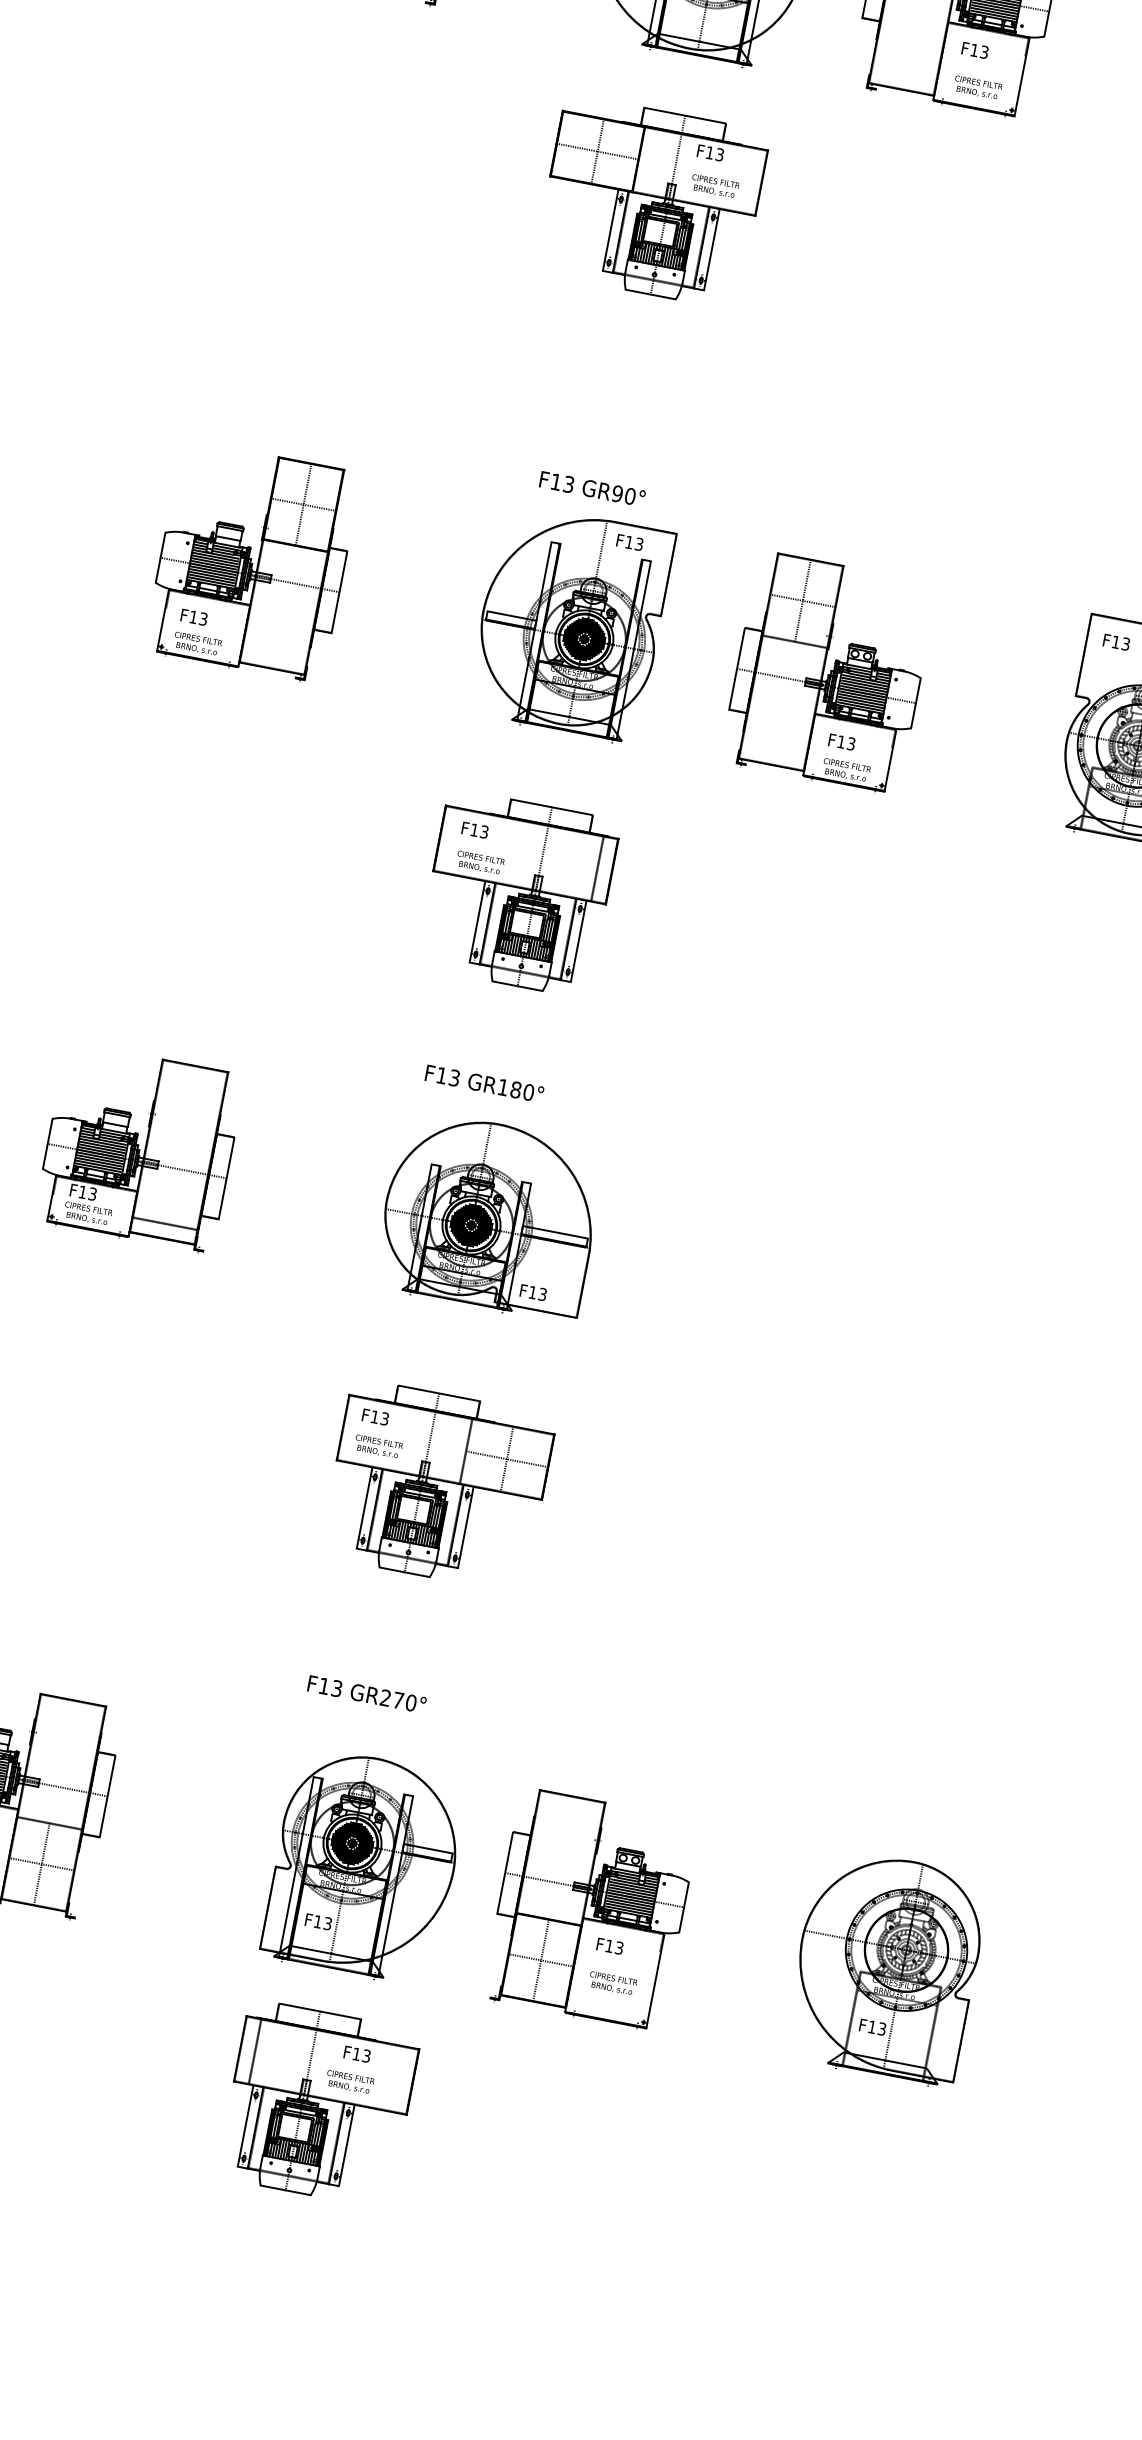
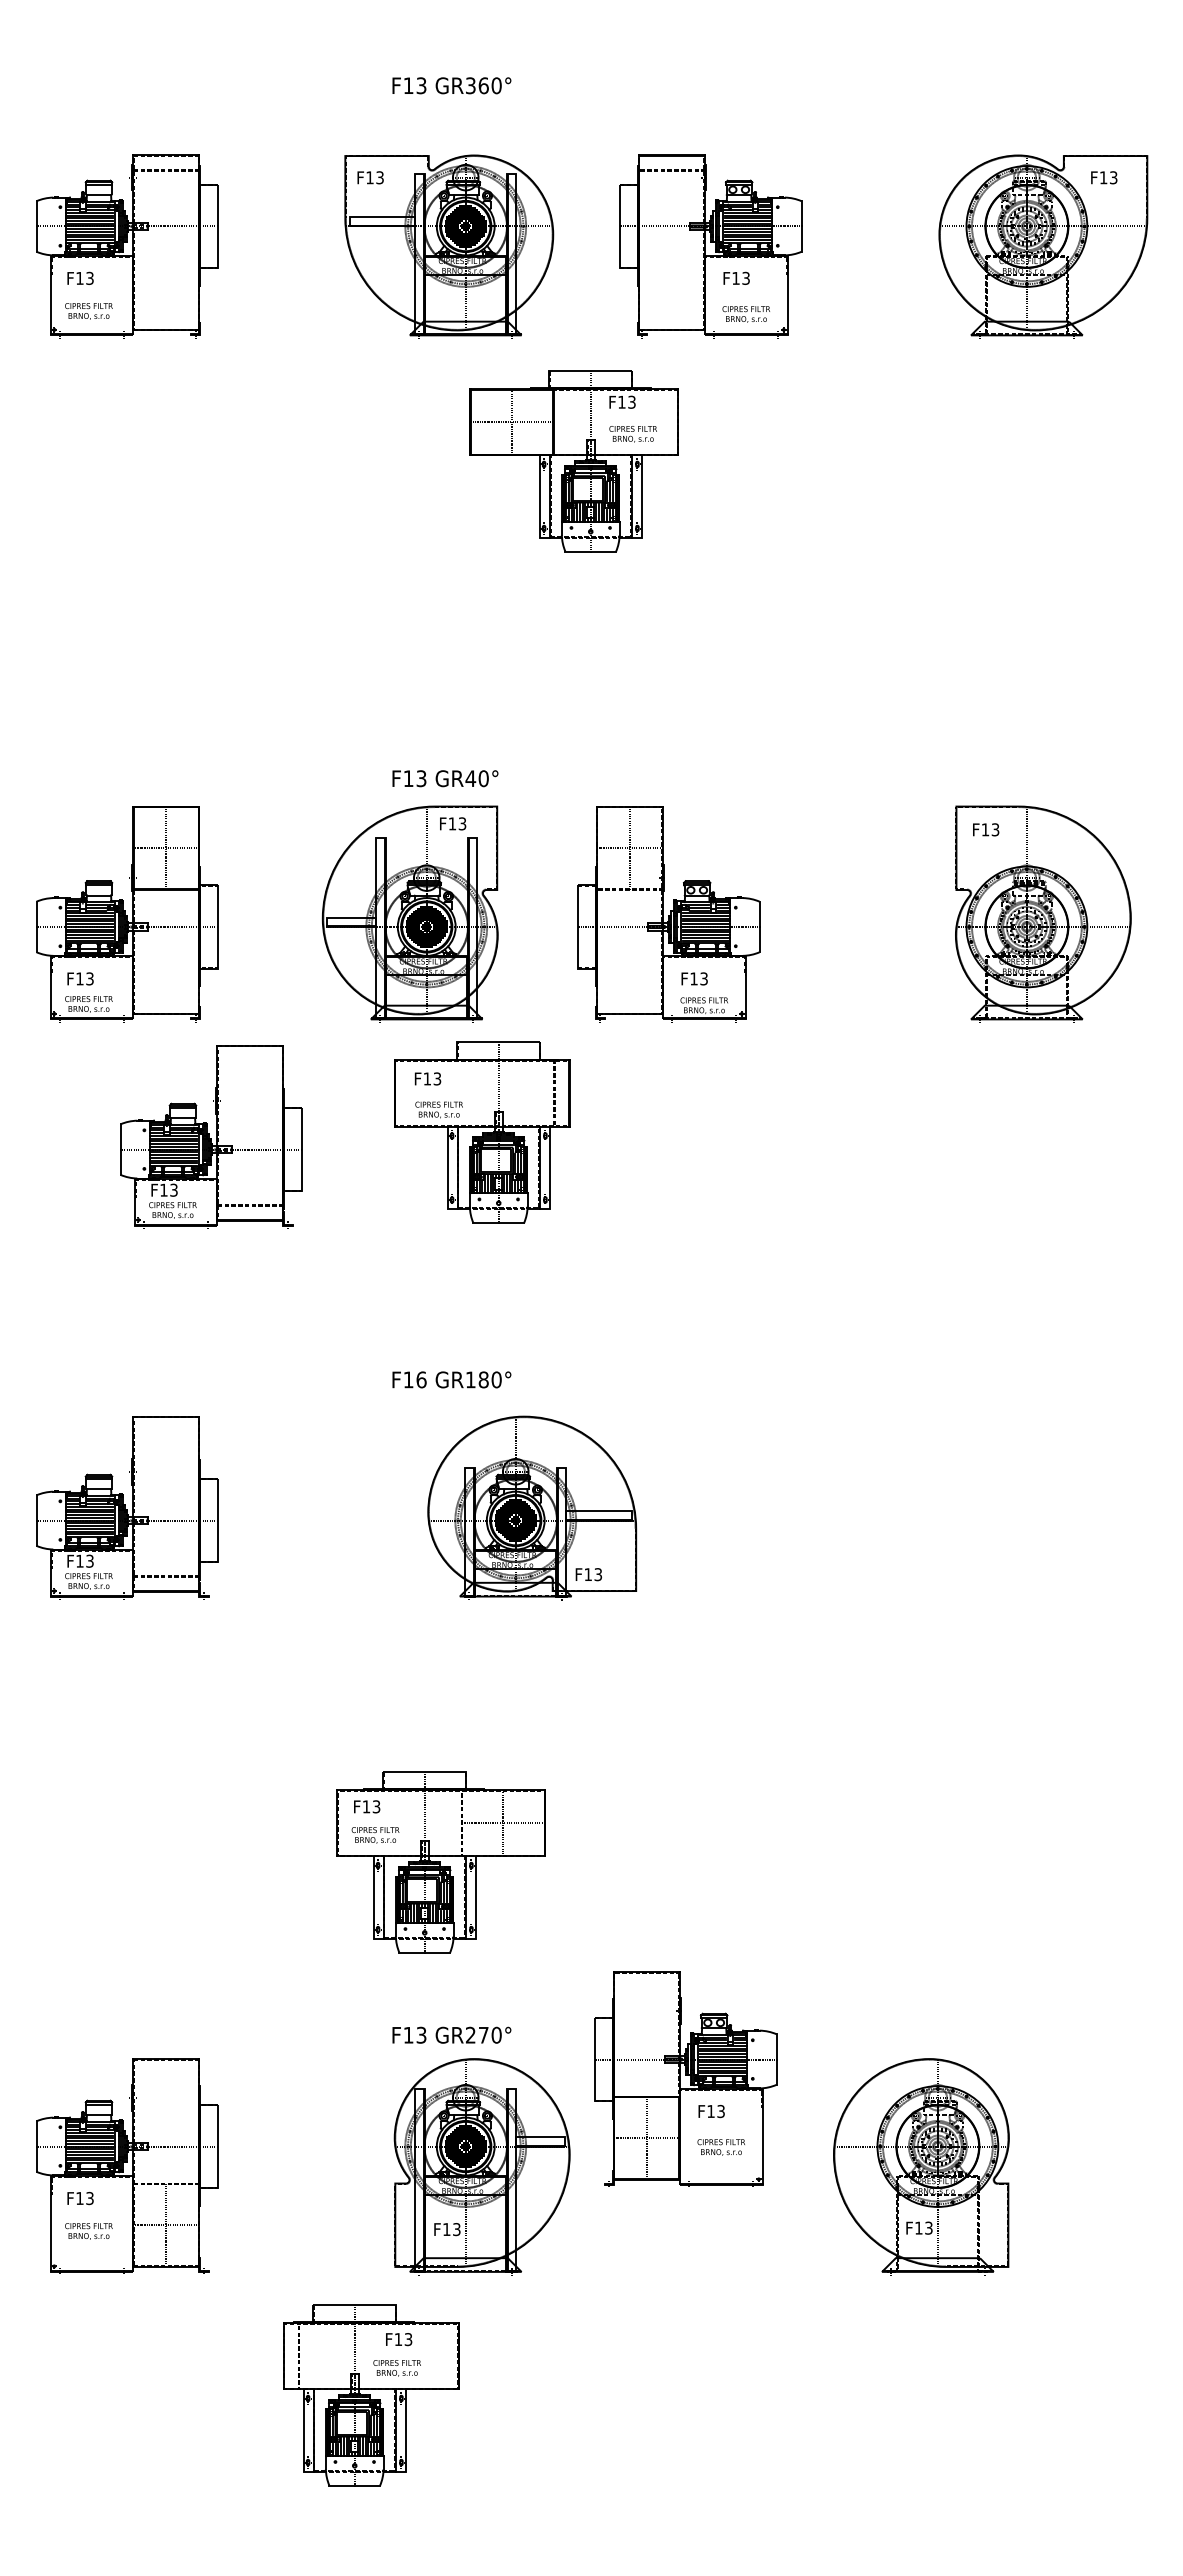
part: (650, 202) -> (573, 461), moved
text: (617, 493) -> (470, 778), GR90° -> GR40°
part: (569, 622) -> (409, 913), moved
part: (828, 673) -> (668, 914), moved
part: (293, 797) -> (211, 1136), added
part: (518, 893) -> (482, 1132), moved
text: (454, 1077) -> (421, 1379), F13 -> F16
part: (490, 1215) -> (532, 1507), moved
part: (437, 1486) -> (440, 1862), moved
text: (366, 1693) -> (451, 2034), moved
part: (590, 1908) -> (685, 2078), moved
part: (886, 1966) -> (921, 2166), moved
part: (319, 2104) -> (371, 2395), moved

